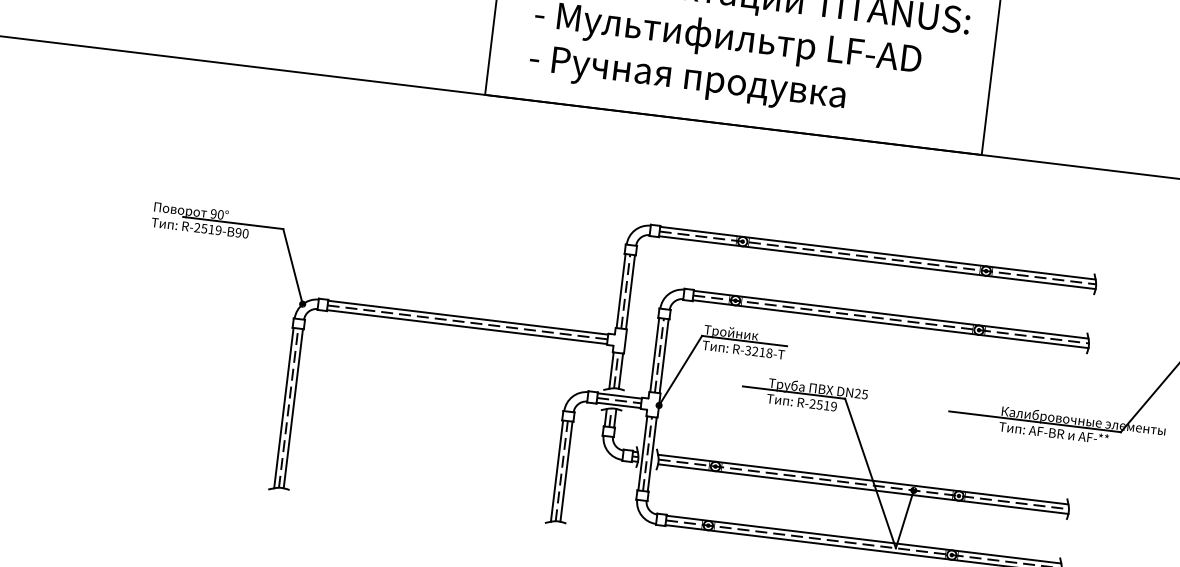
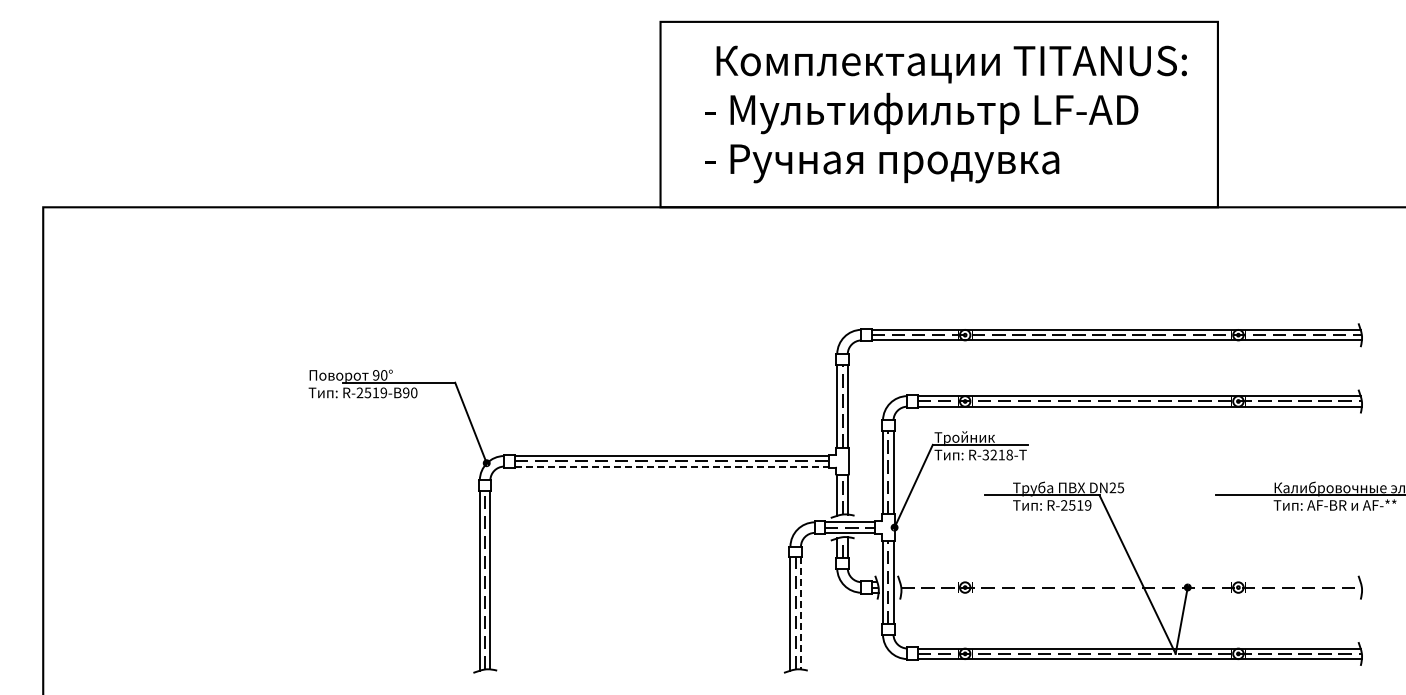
line: (467, 327) -> (672, 466), solid -> dashed
line: (566, 471) -> (800, 613), solid -> dashed
line: (863, 479) -> (1130, 582), removed
line: (863, 488) -> (1131, 592), removed

